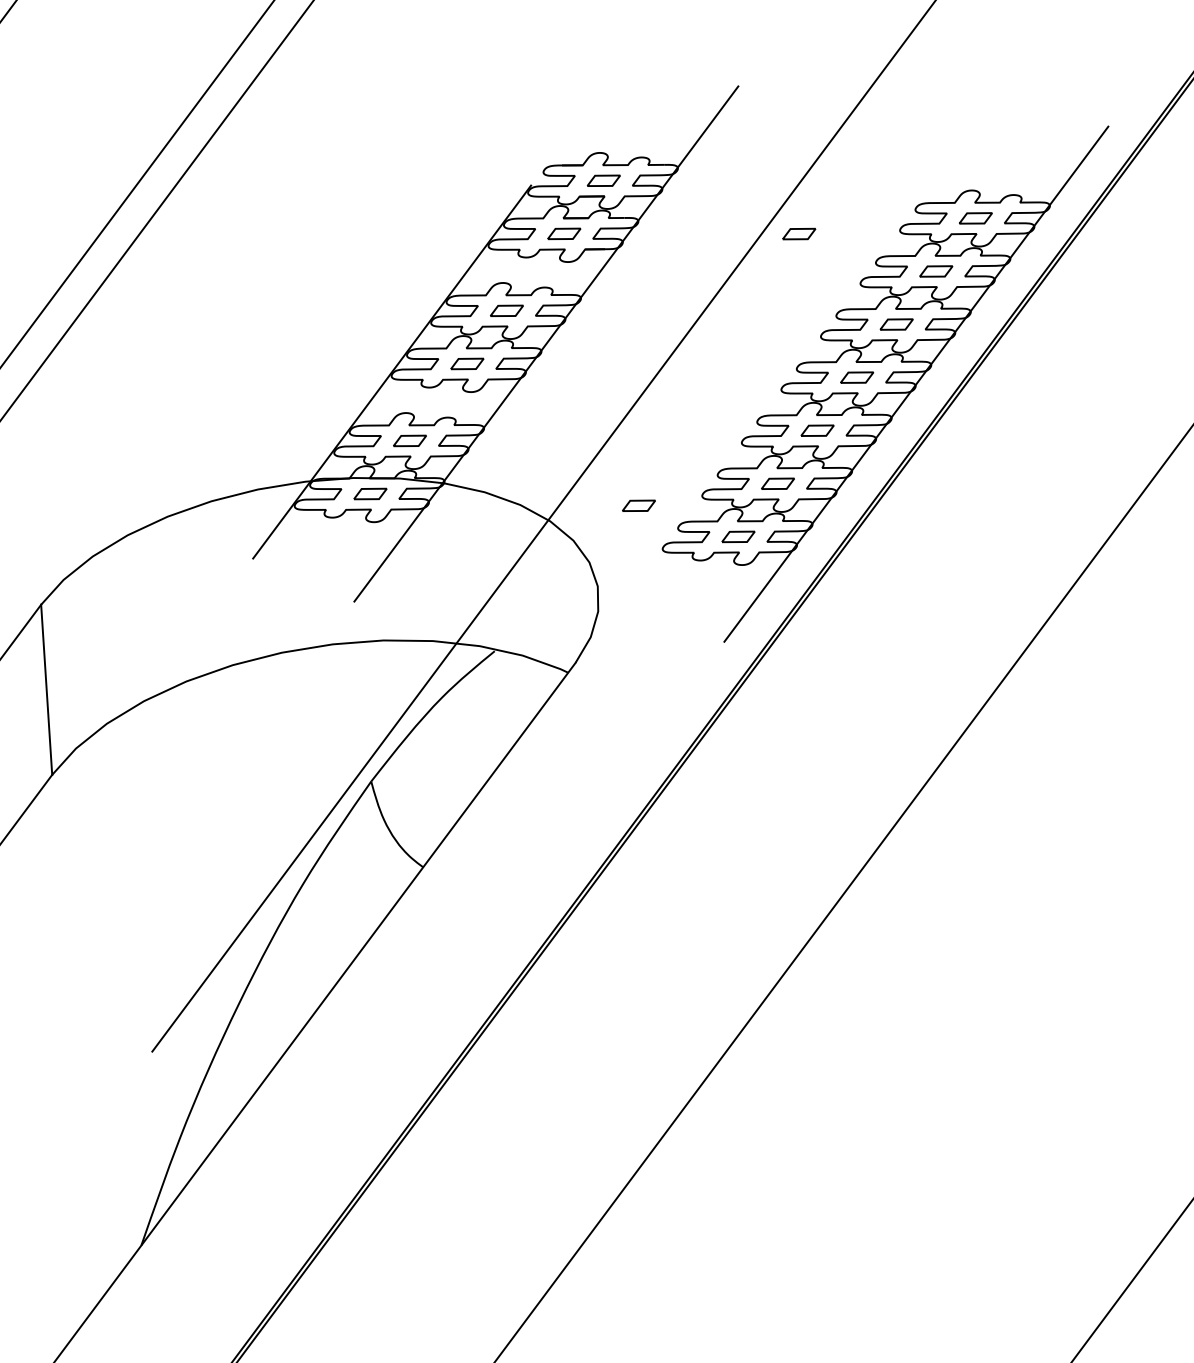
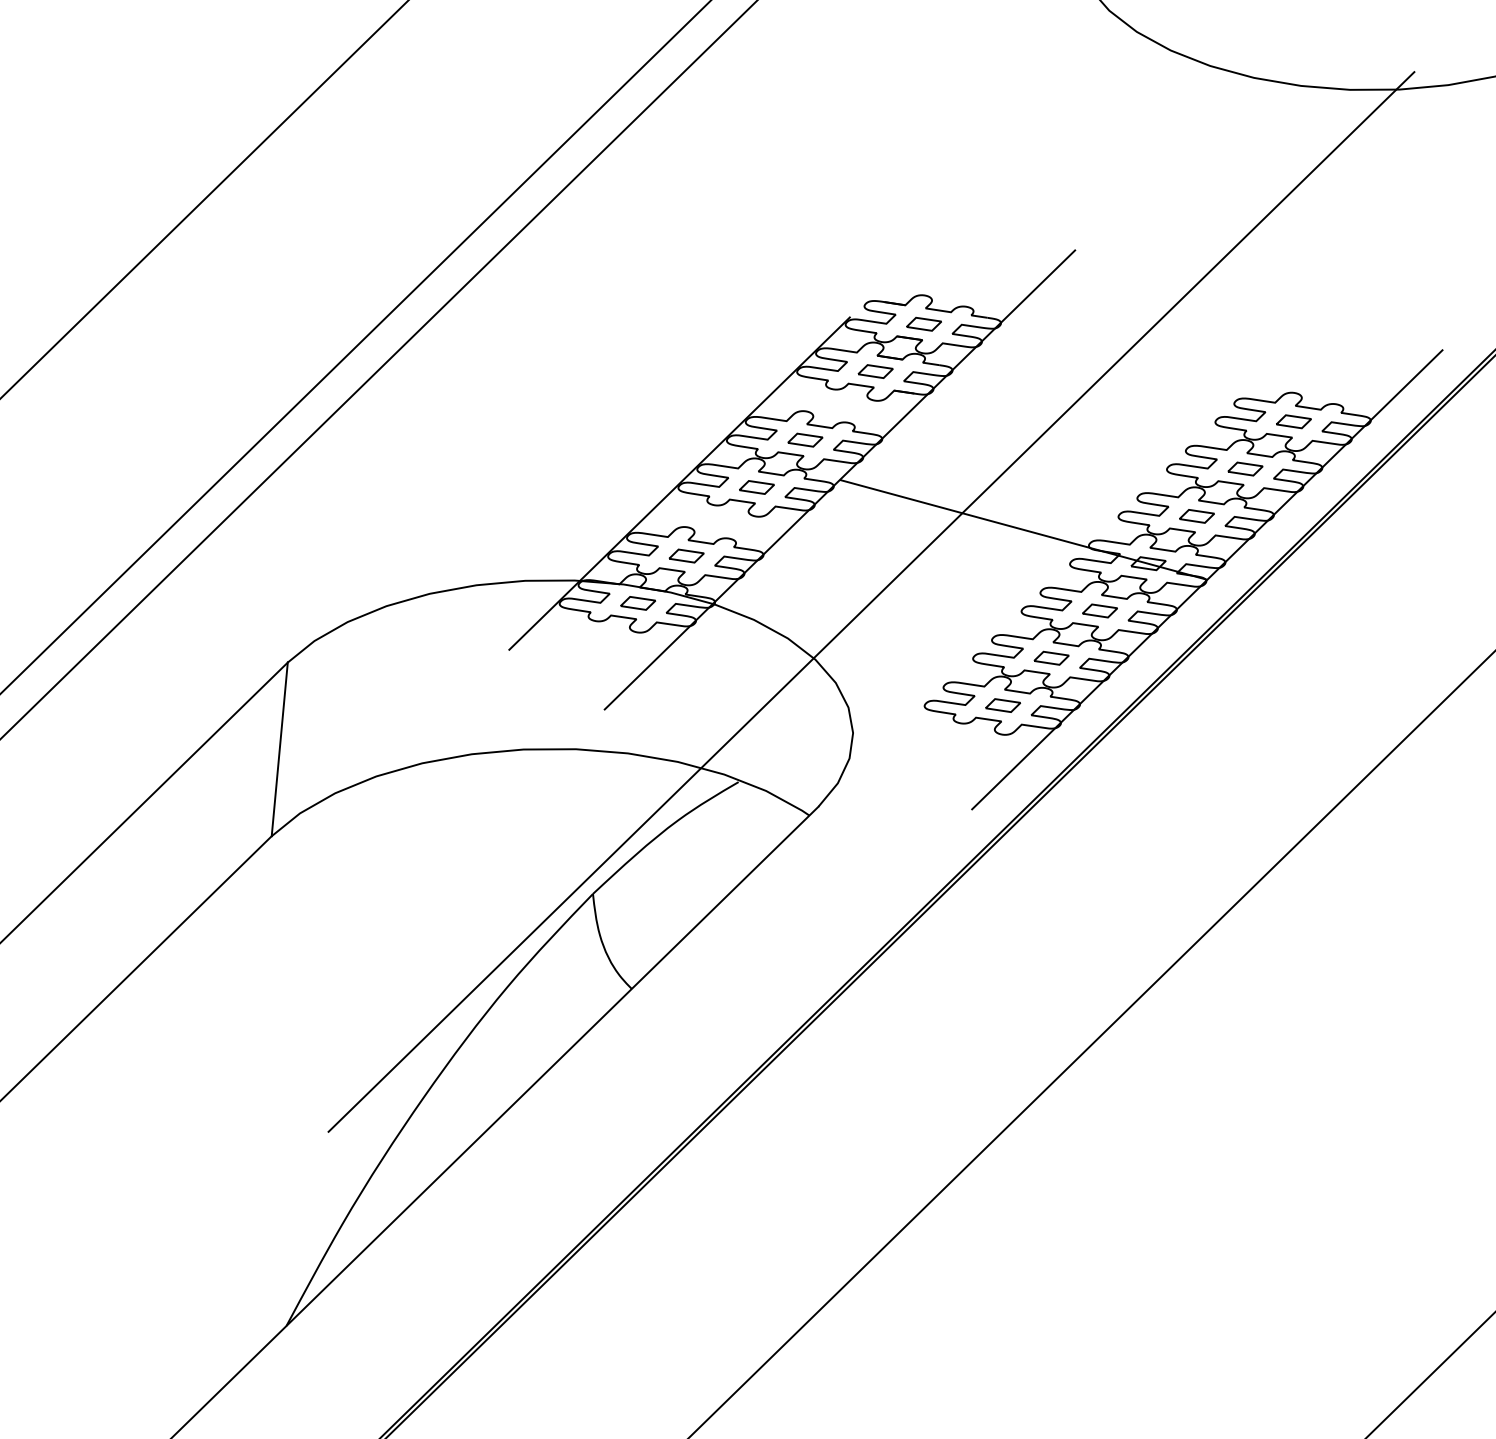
curve: (799, 238) -> (1112, 413), removed
line: (731, 363) -> (1023, 529), added
curve: (640, 501) -> (909, 654), removed

